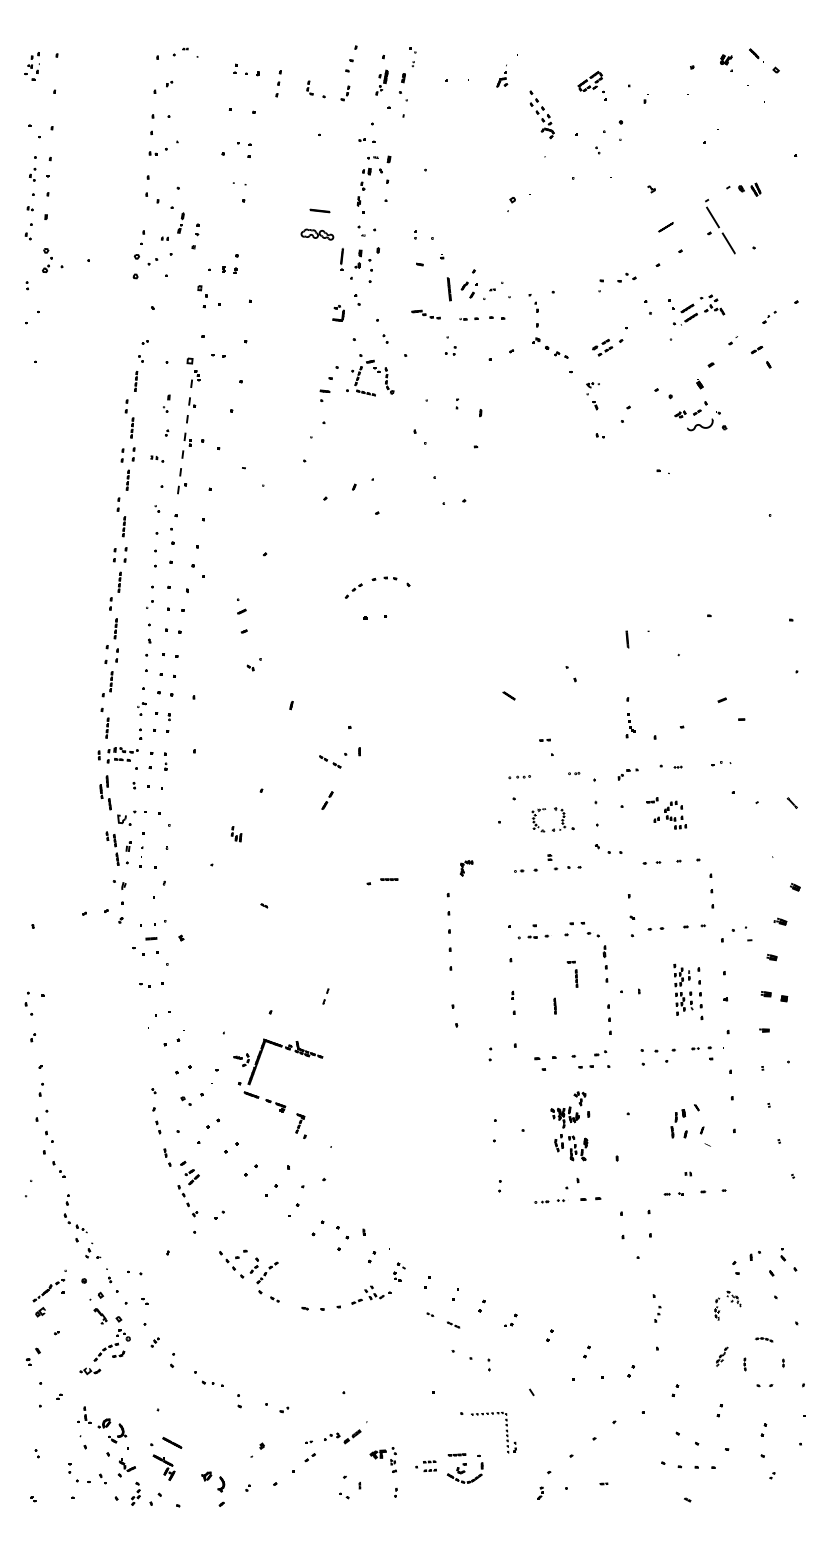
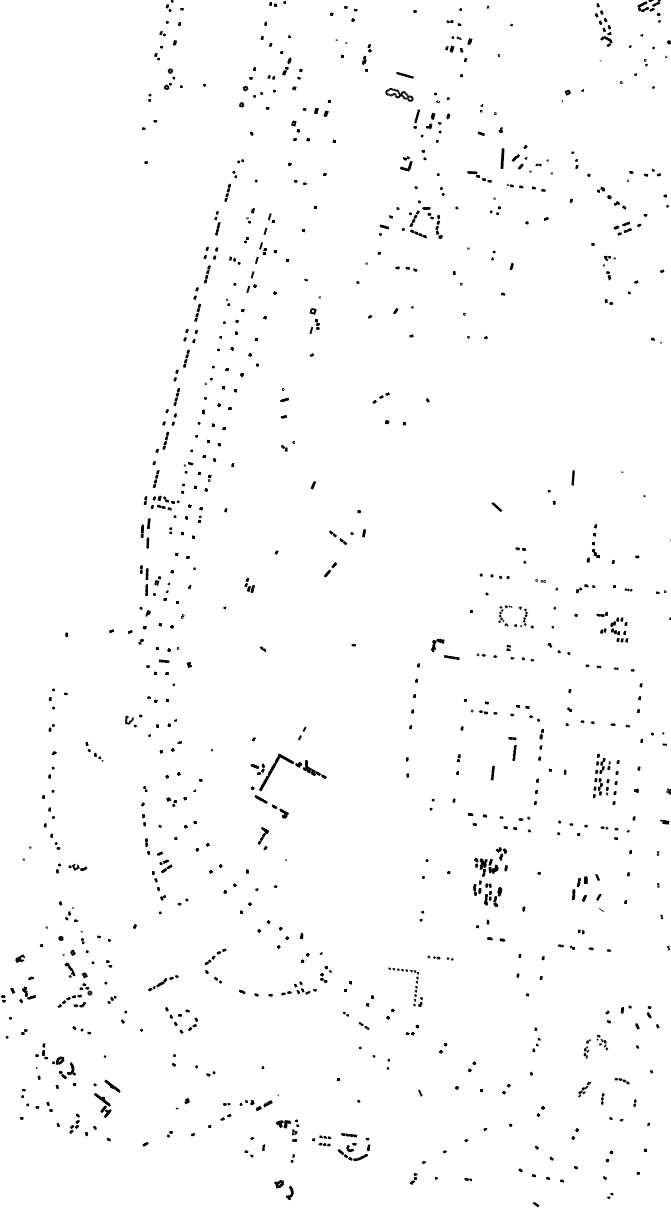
part: (360, 197) -> (366, 57), moved
part: (533, 303) -> (574, 160), moved
part: (550, 347) -> (612, 197), moved
part: (193, 372) -> (314, 321), moved
part: (129, 418) -> (217, 222), size x0.7
part: (384, 578) -> (406, 268), moved
line: (627, 639) -> (573, 477), moved
part: (630, 725) -> (594, 548), size x1.4
part: (519, 777) -> (494, 576), size x1.6
part: (126, 817) -> (133, 719), moved
line: (389, 879) -> (451, 657), moved
part: (256, 1068) -> (268, 777), moved
part: (549, 1201) -> (440, 958), moved
part: (75, 1223) -> (94, 751), moved
part: (238, 1263) -> (180, 1020), moved
part: (48, 1290) -> (163, 983), moved
part: (90, 1371) -> (77, 867), moved
part: (212, 1383) -> (81, 1029), moved
part: (505, 1430) -> (415, 986), moved
part: (126, 1467) -> (27, 995), moved
part: (213, 1481) -> (283, 1189), moved

